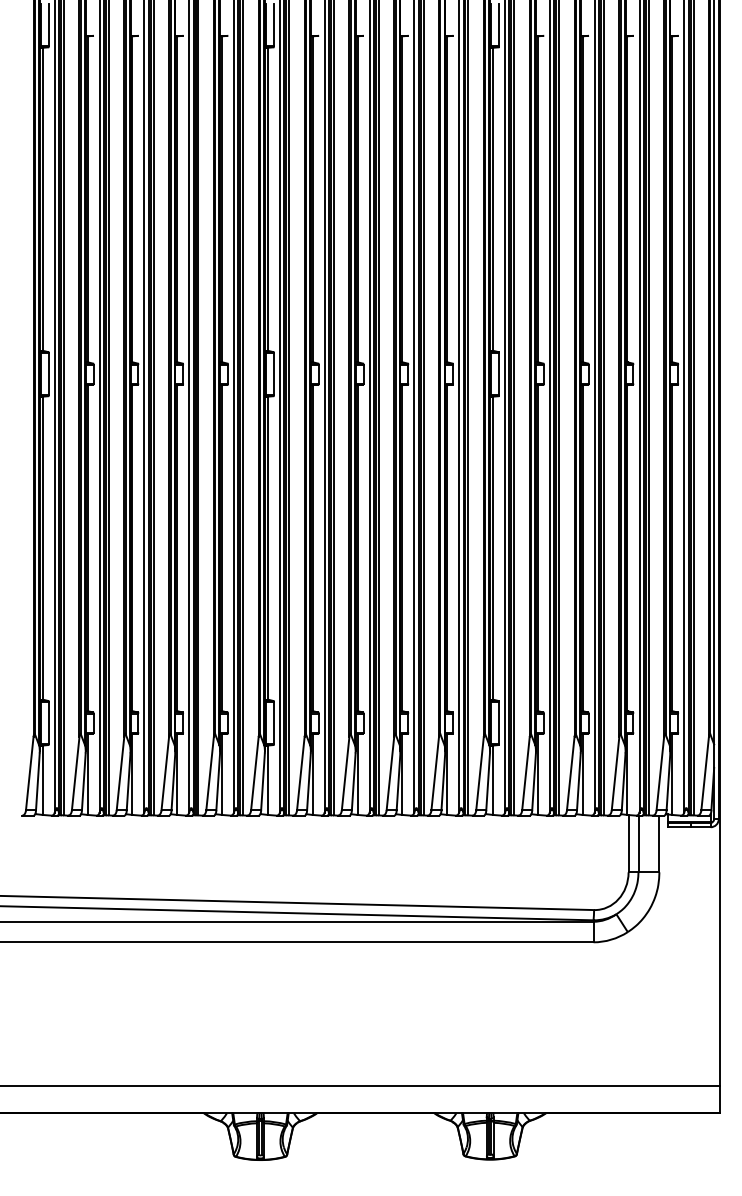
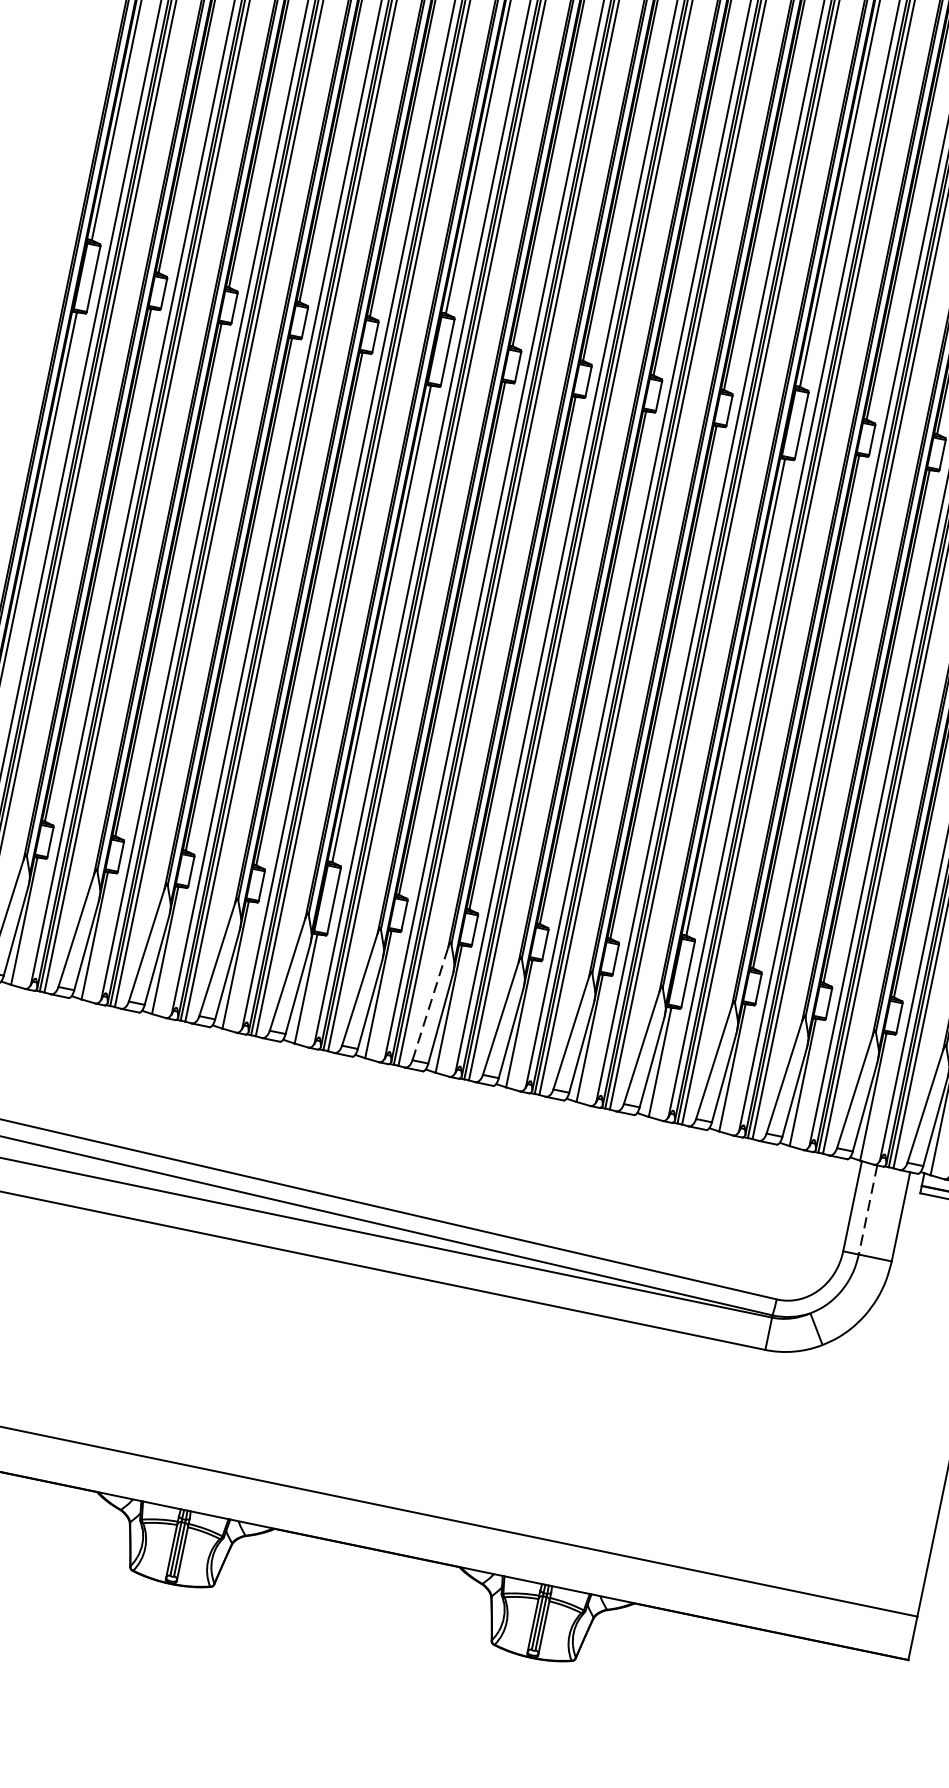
line: (345, 773) -> (430, 1003), solid -> dashed
line: (638, 844) -> (867, 1210), solid -> dashed

